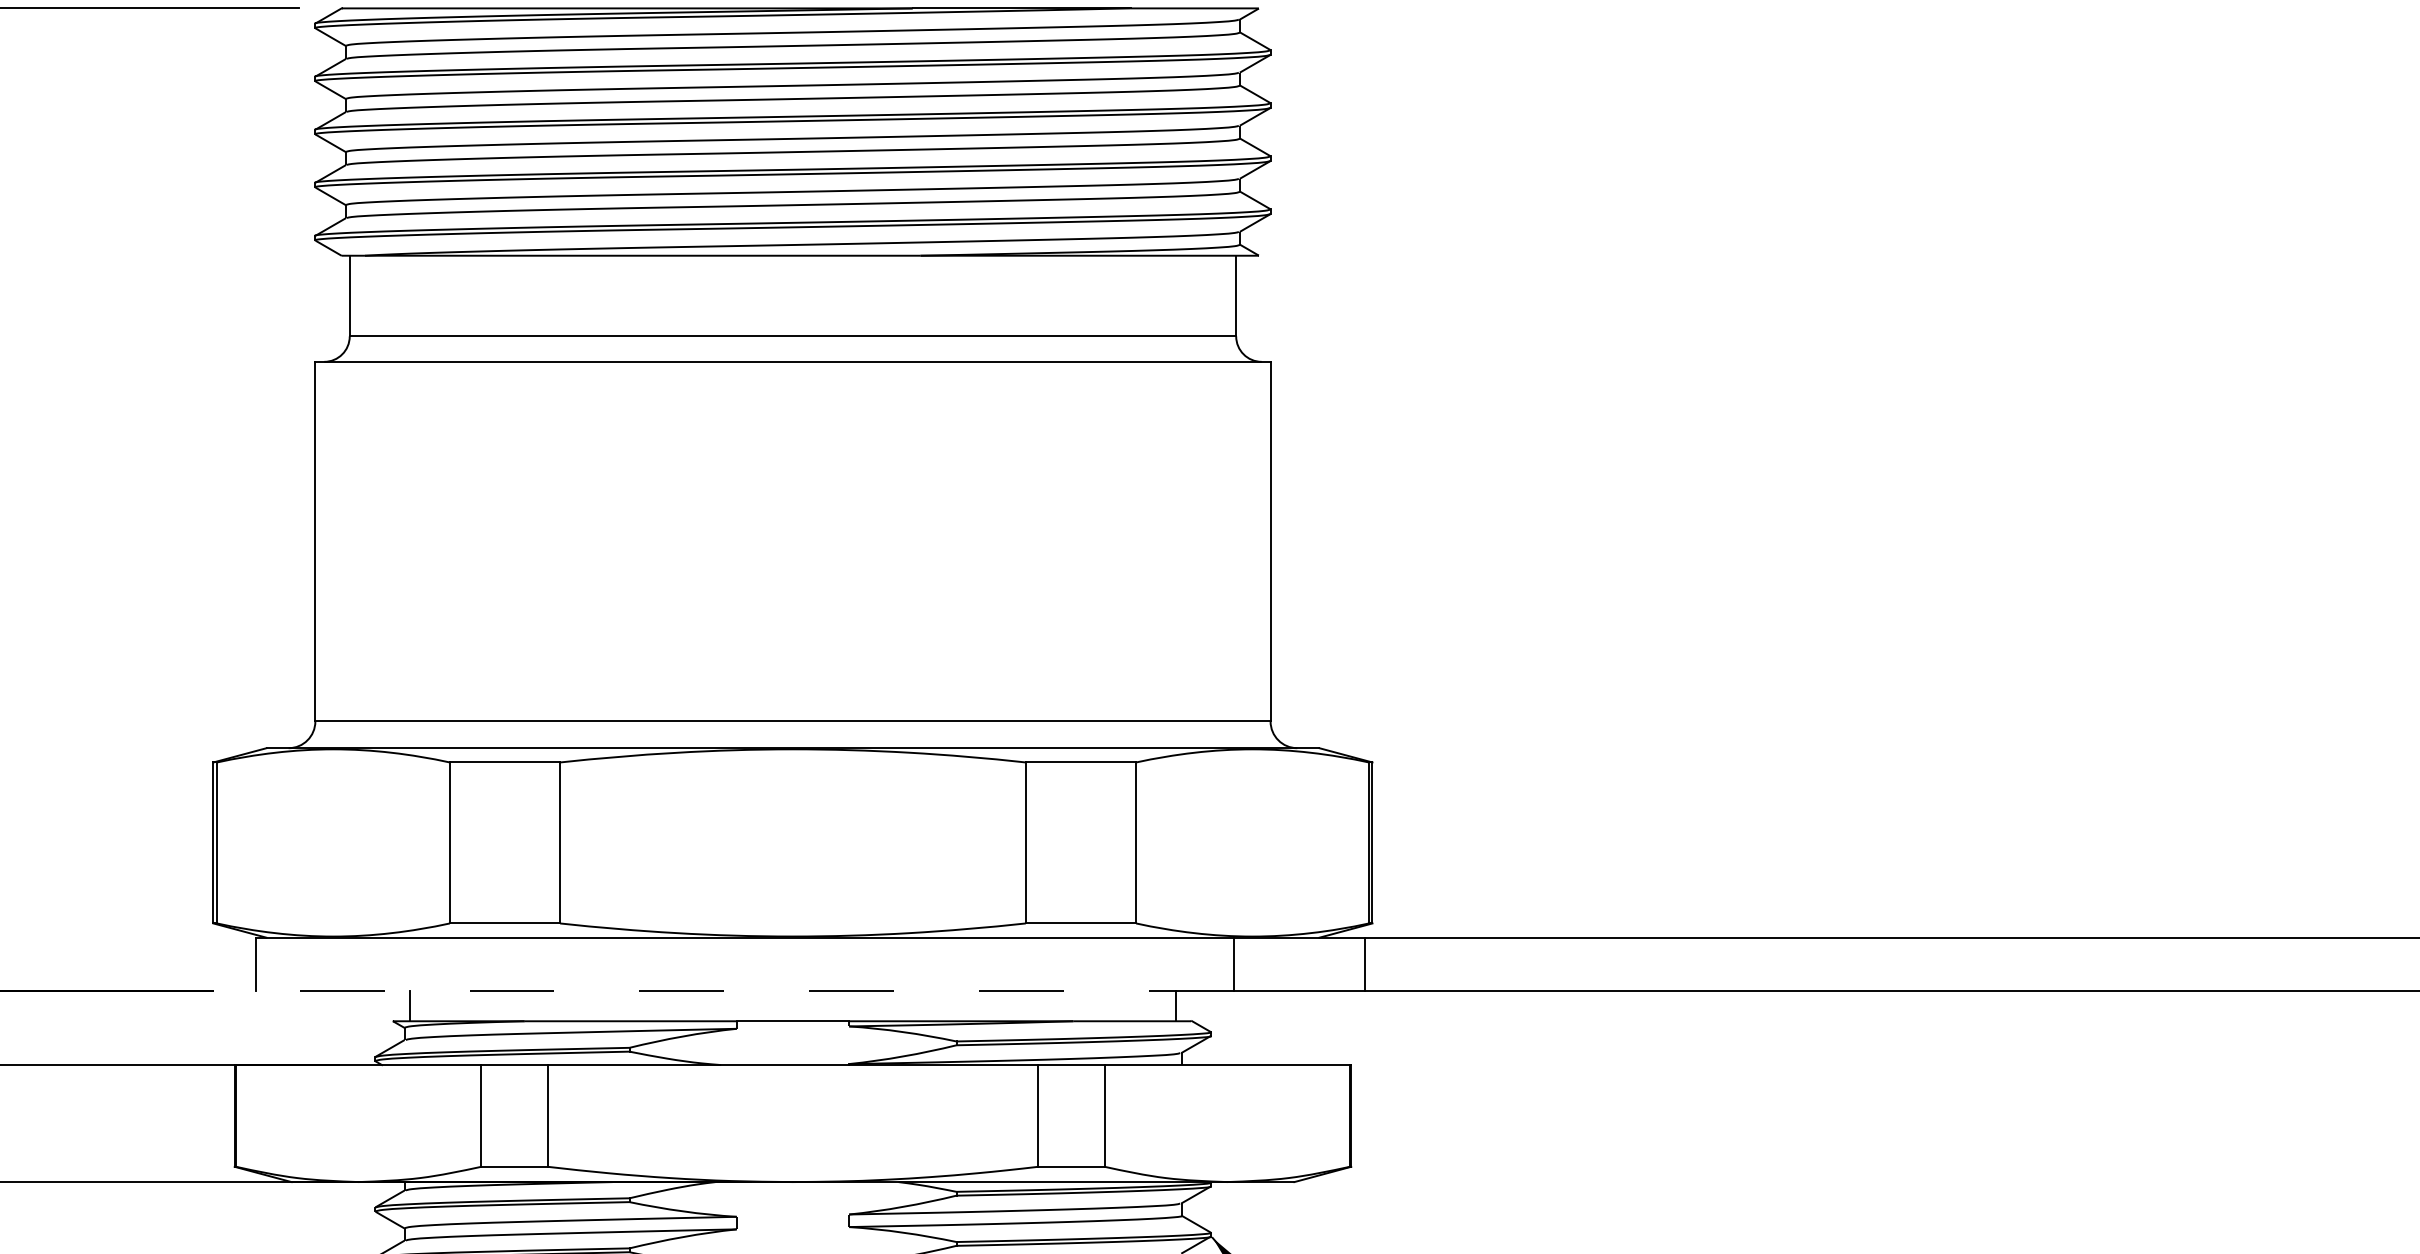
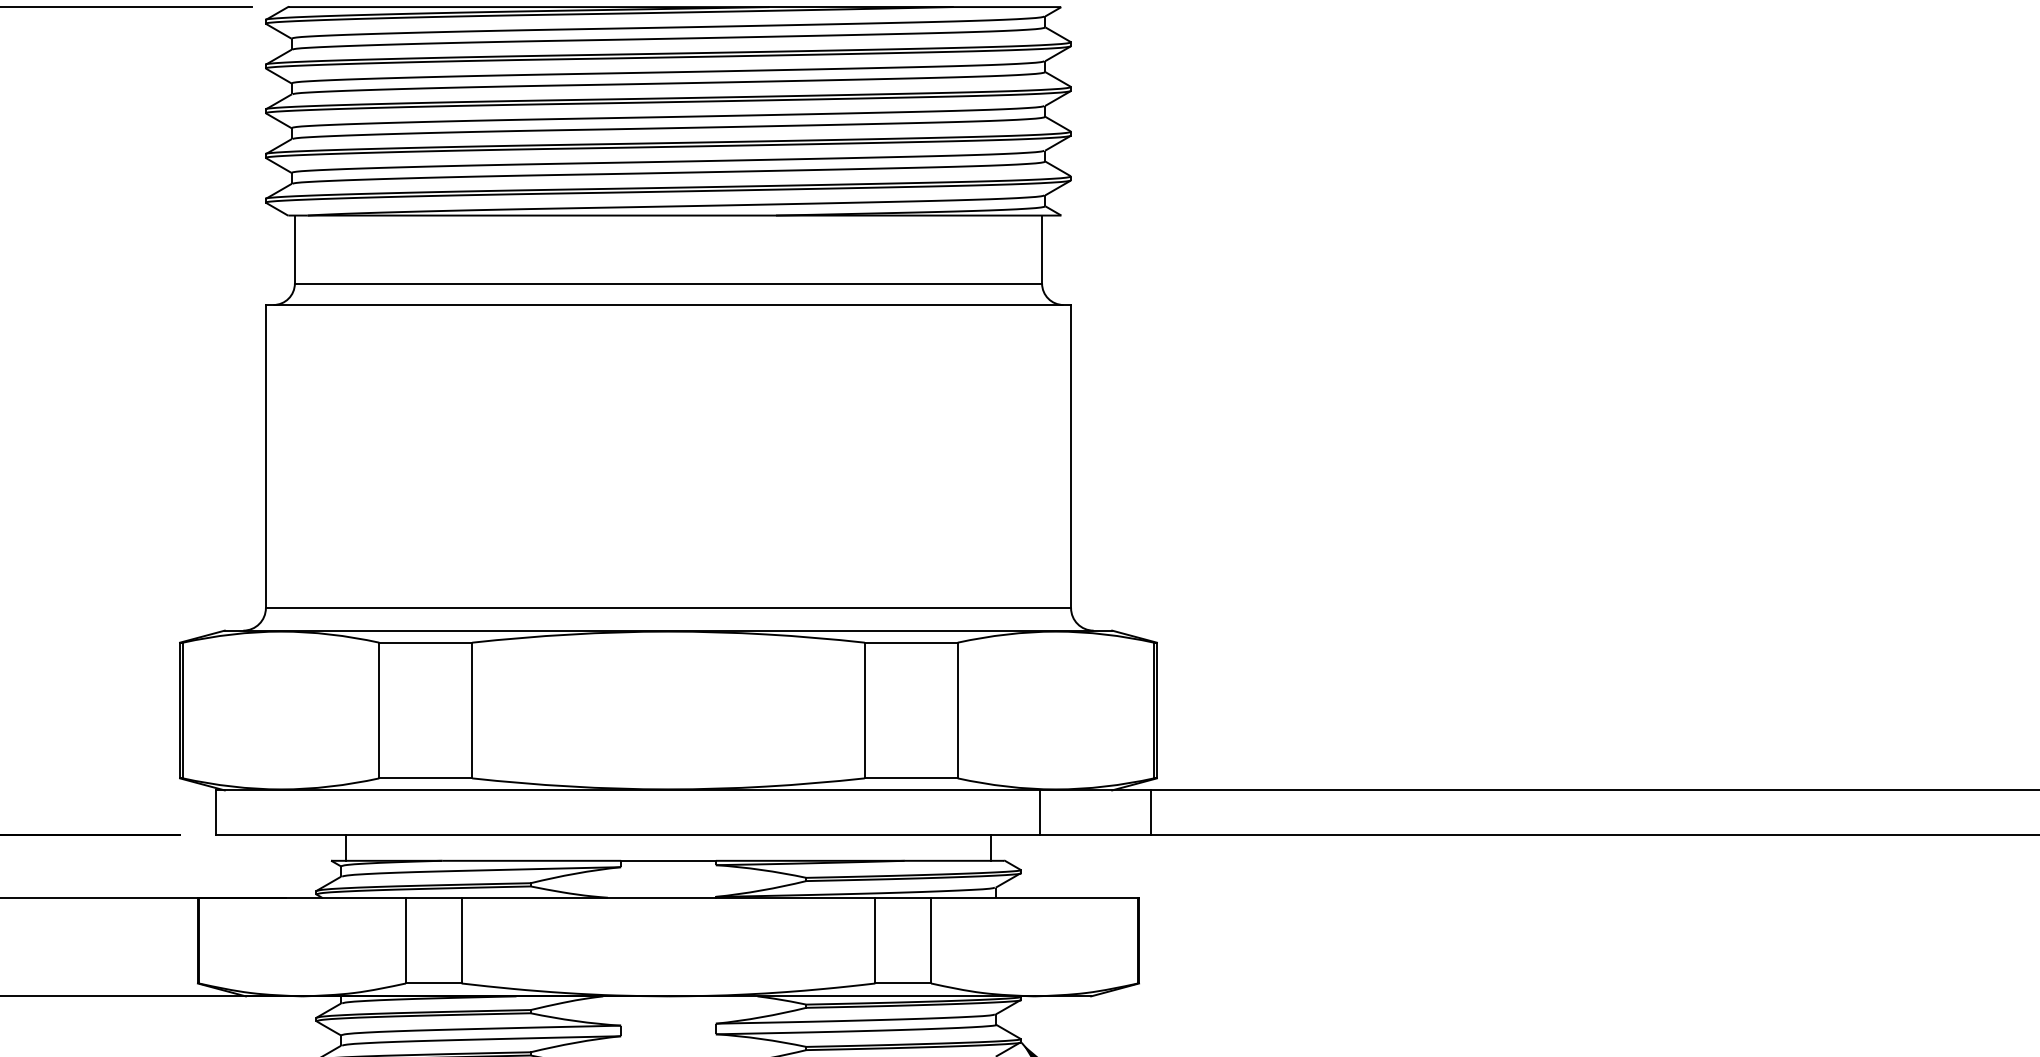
line: (744, 990) -> (627, 834), dashed -> solid

